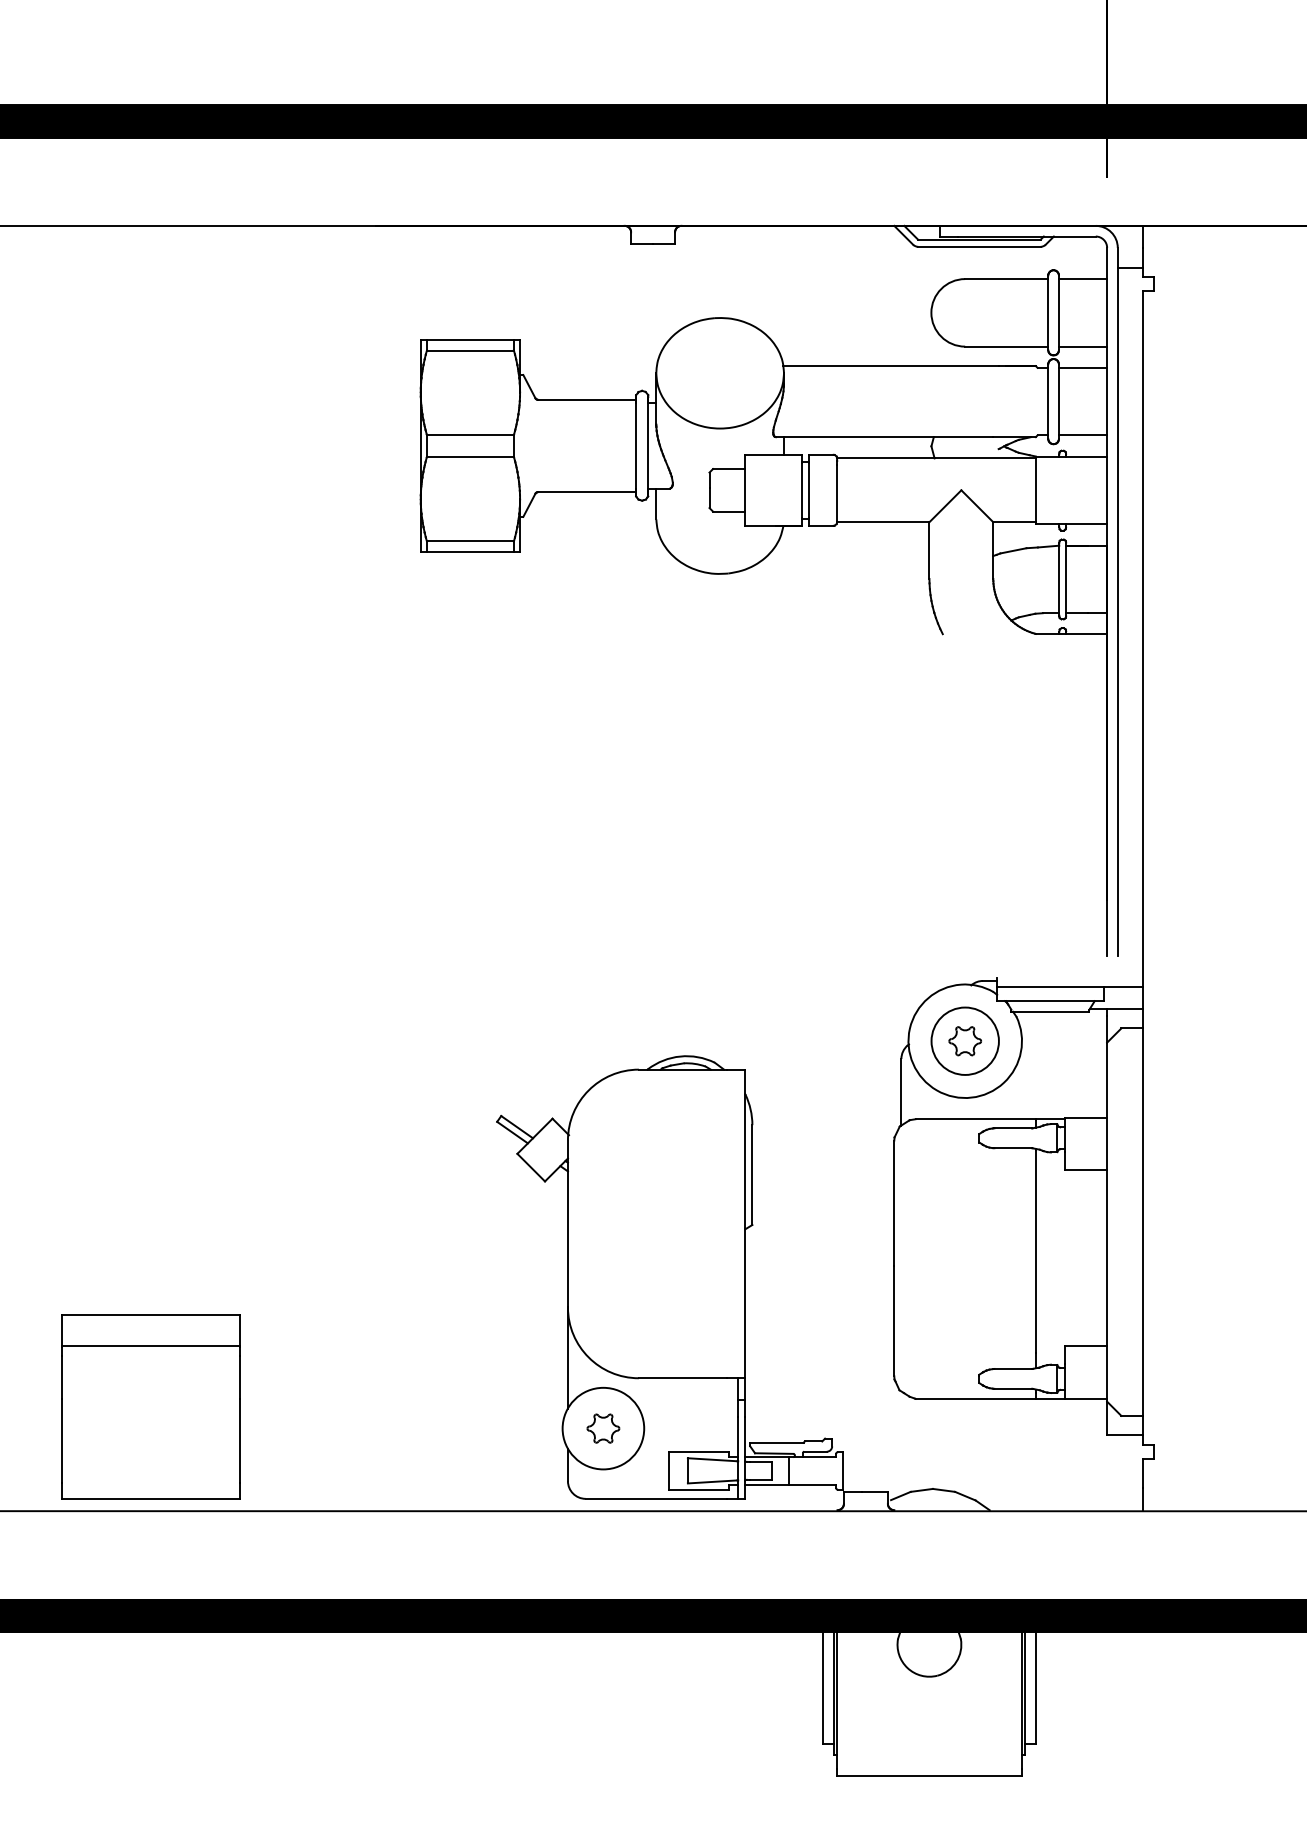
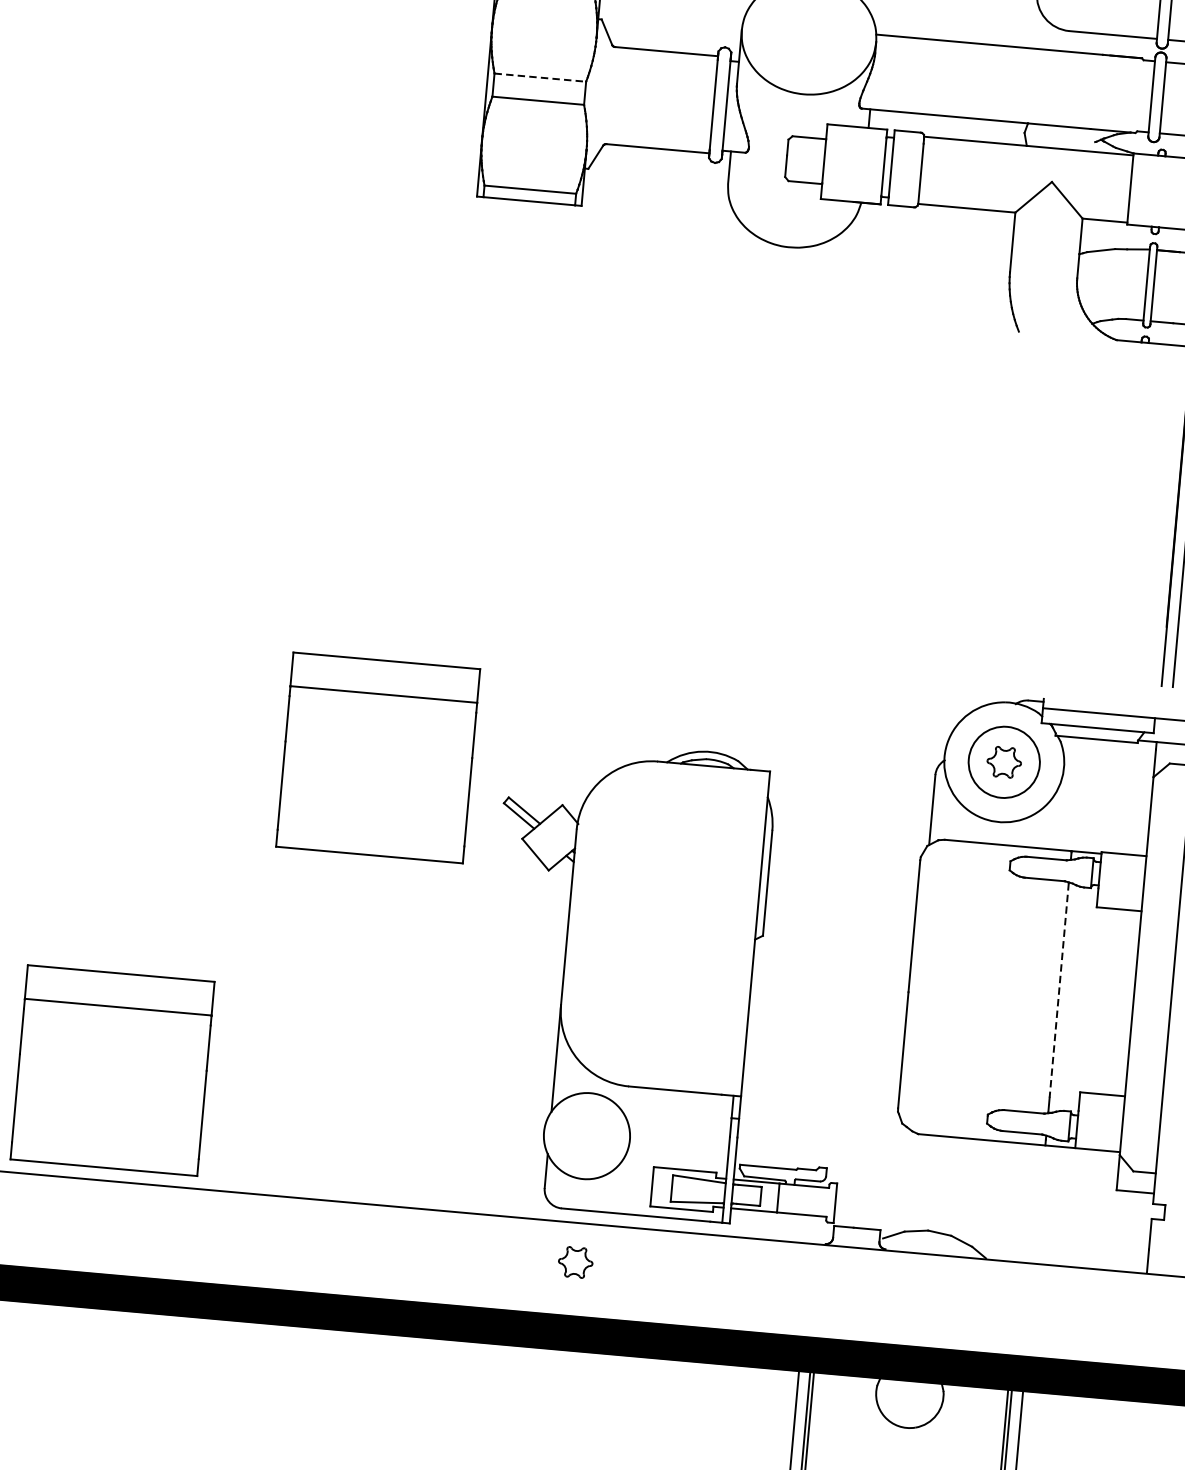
line: (470, 435) -> (540, 78), solid -> dashed
part: (374, 1089) -> (377, 757), added
line: (1036, 1251) -> (1059, 990), solid -> dashed
part: (603, 1428) -> (575, 1262), moved

